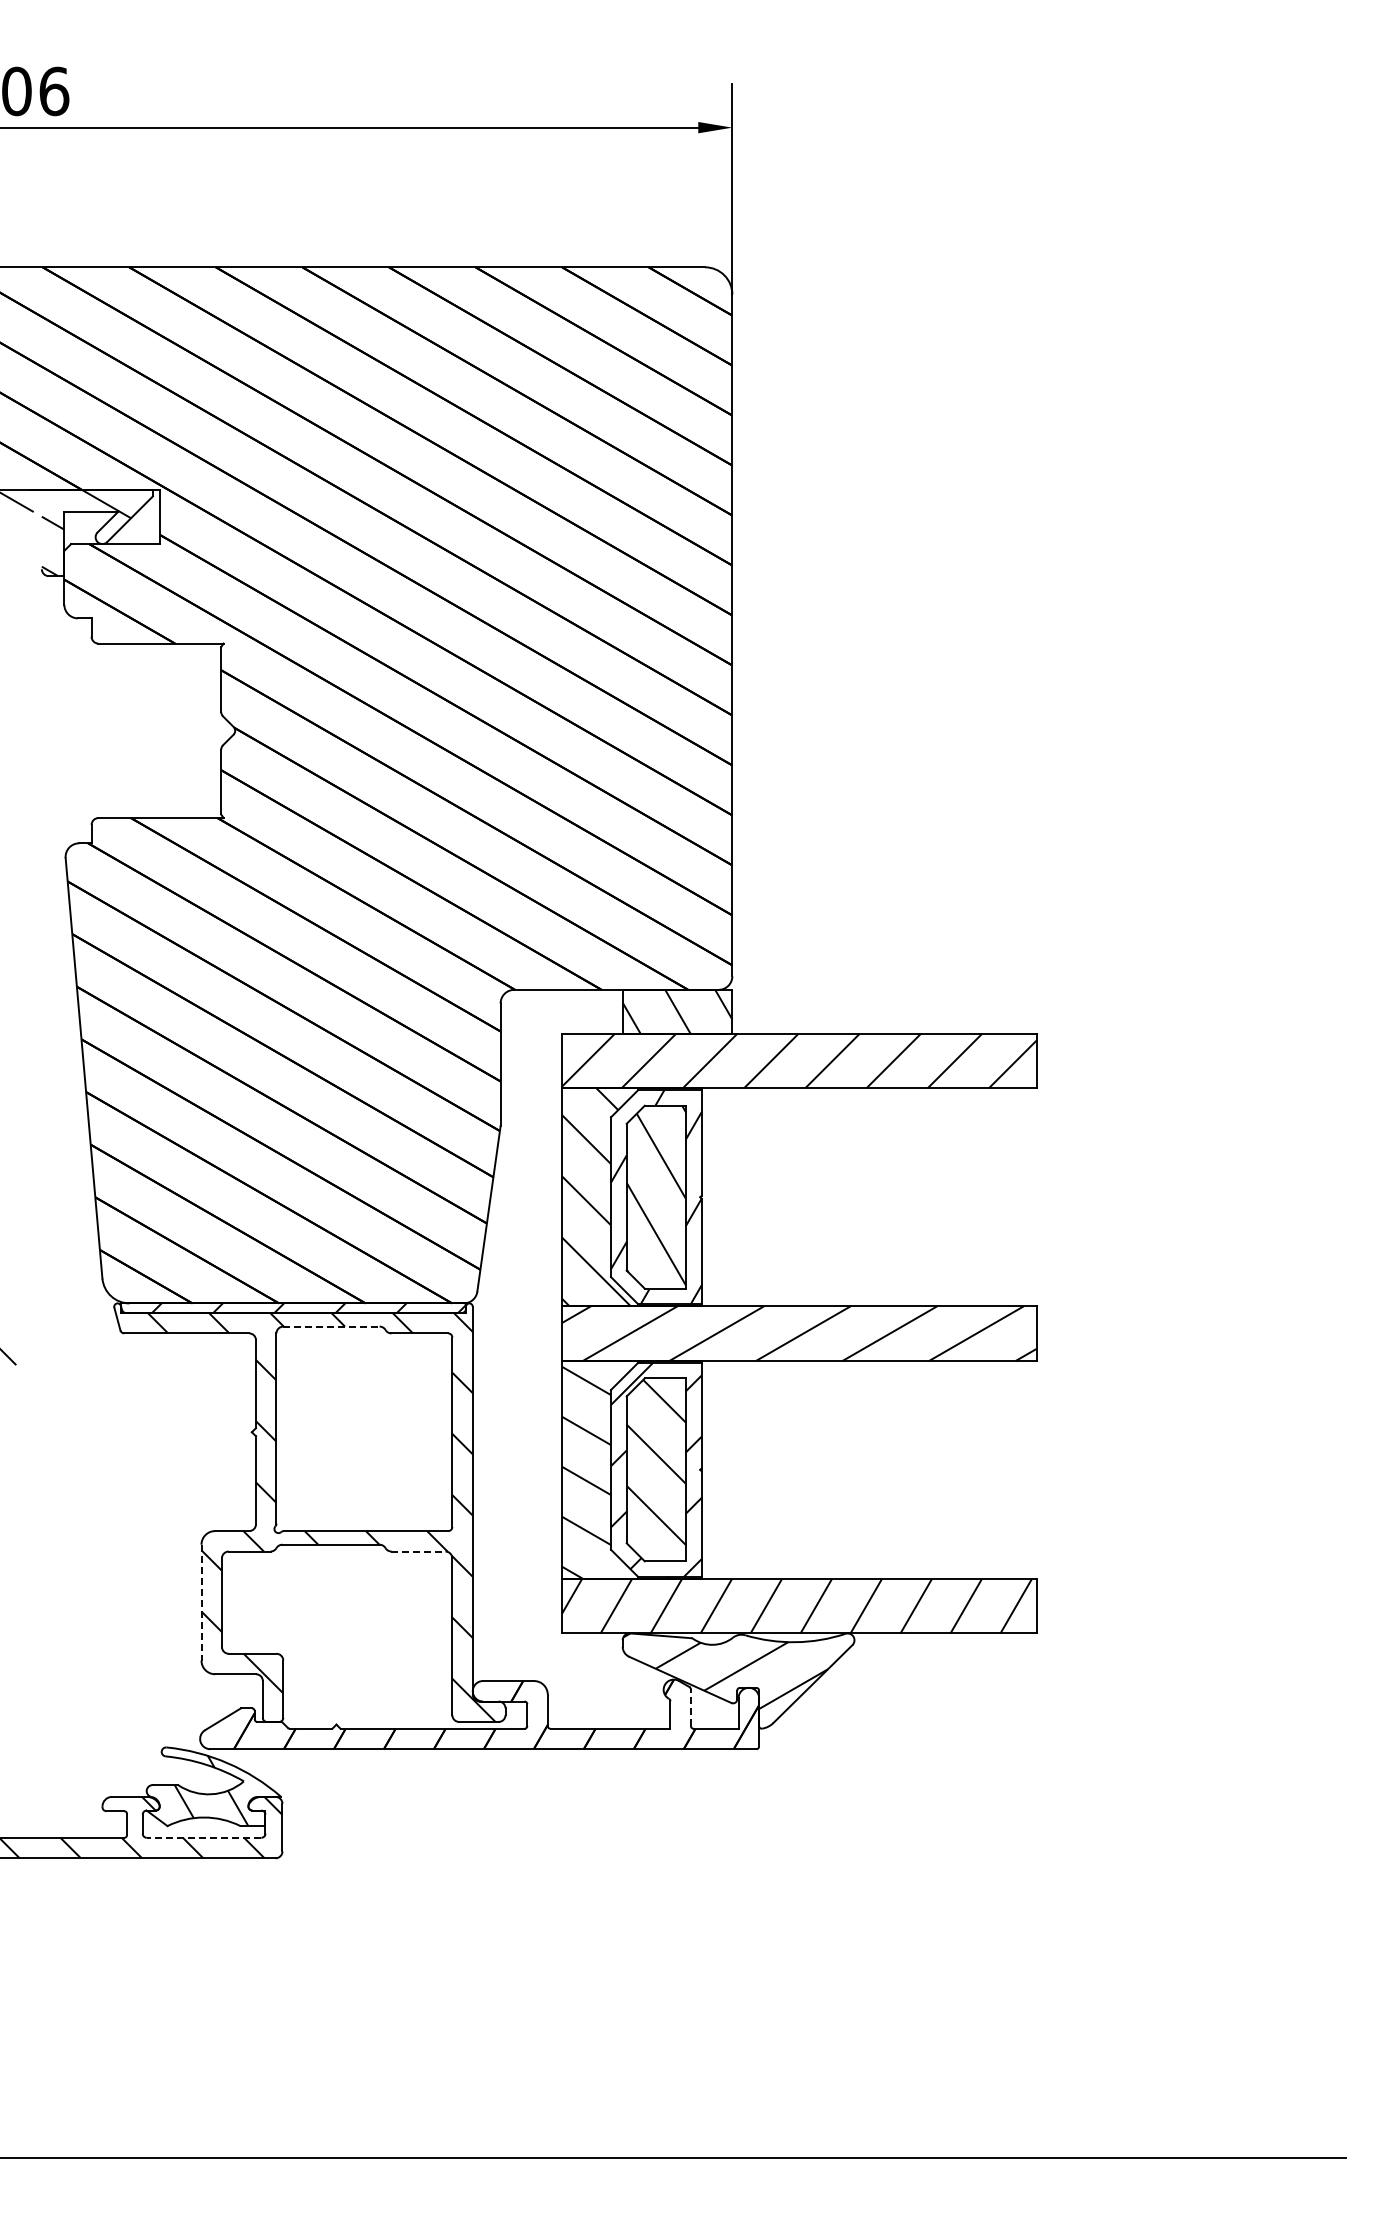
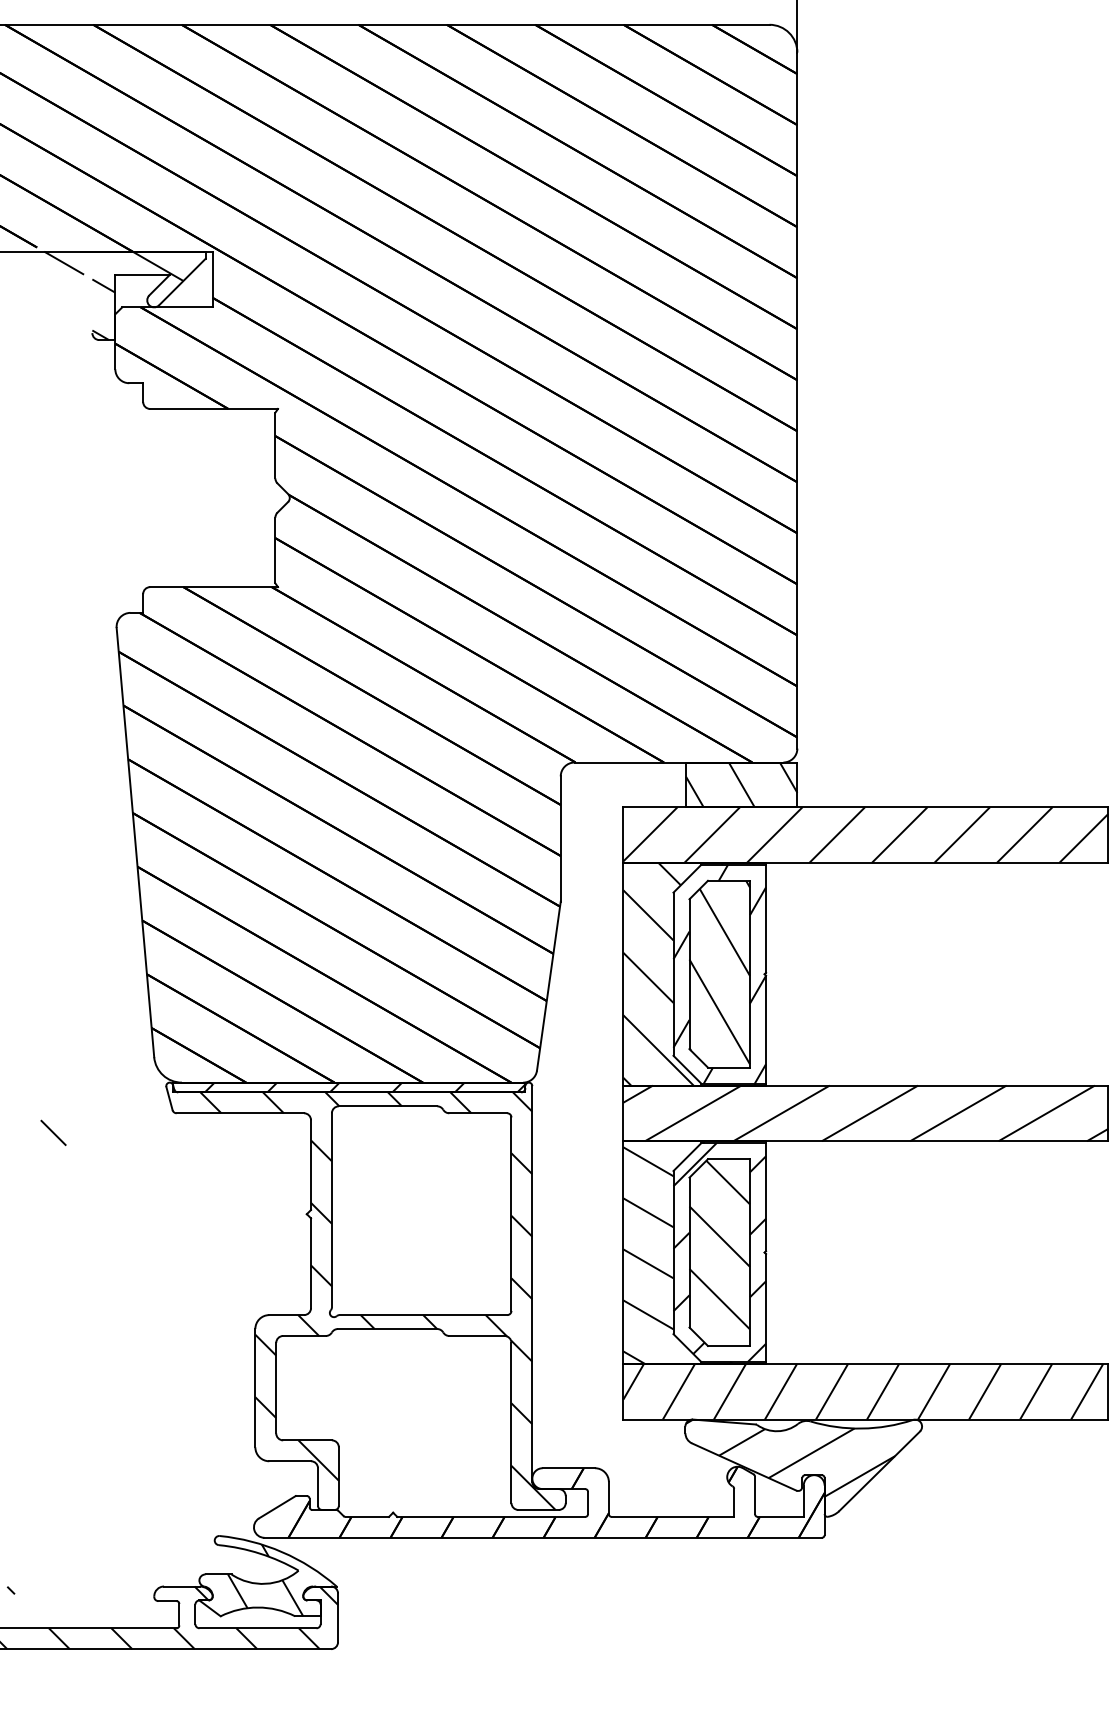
line: (331, 1326) -> (388, 1106), dashed -> solid
line: (418, 1551) -> (476, 1335), dashed -> solid
line: (201, 1602) -> (255, 1388), dashed -> solid
line: (690, 1707) -> (754, 1495), dashed -> solid
line: (203, 1837) -> (257, 1627), dashed -> solid

